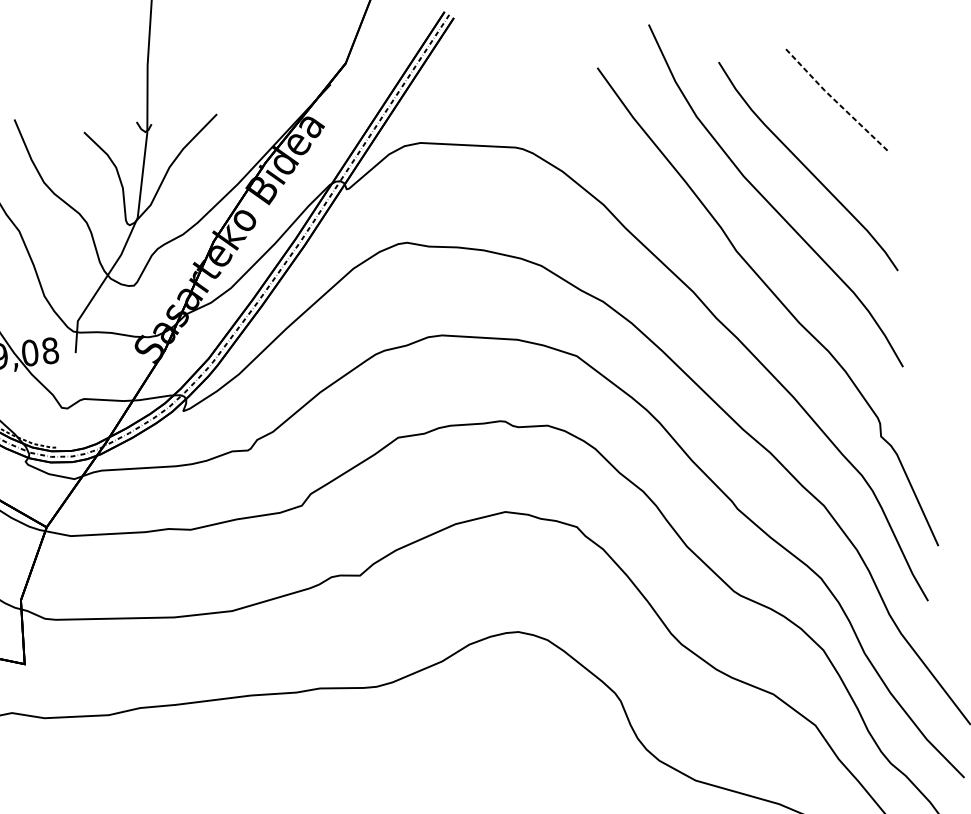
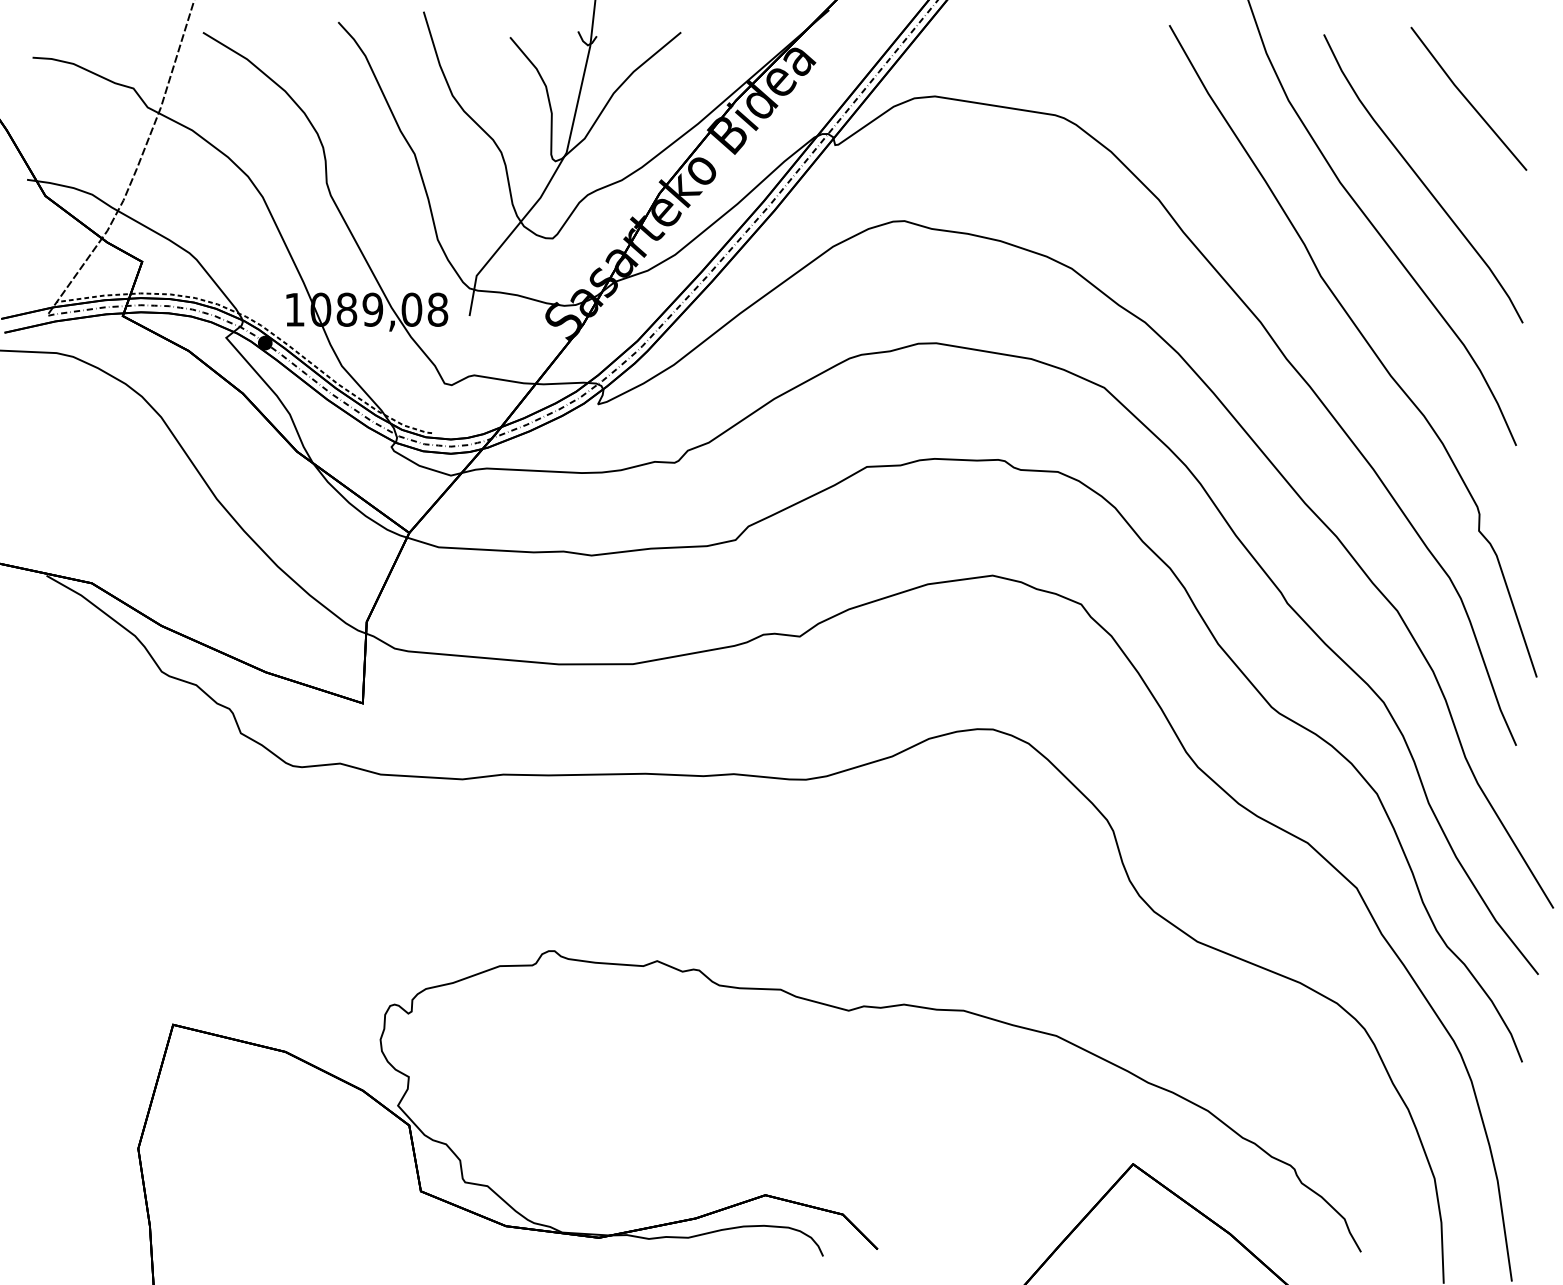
line: (836, 101) -> (1467, 100), dashed -> solid

